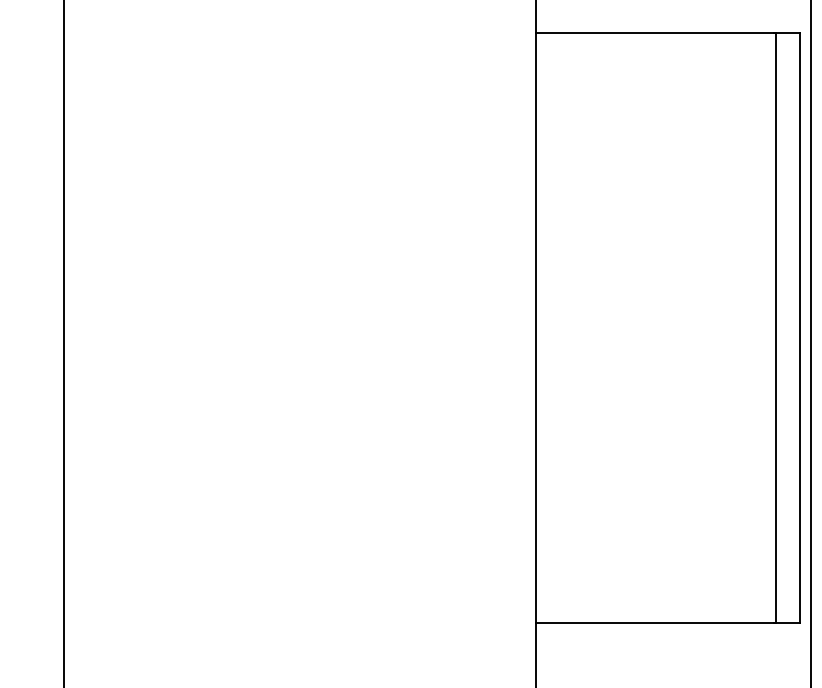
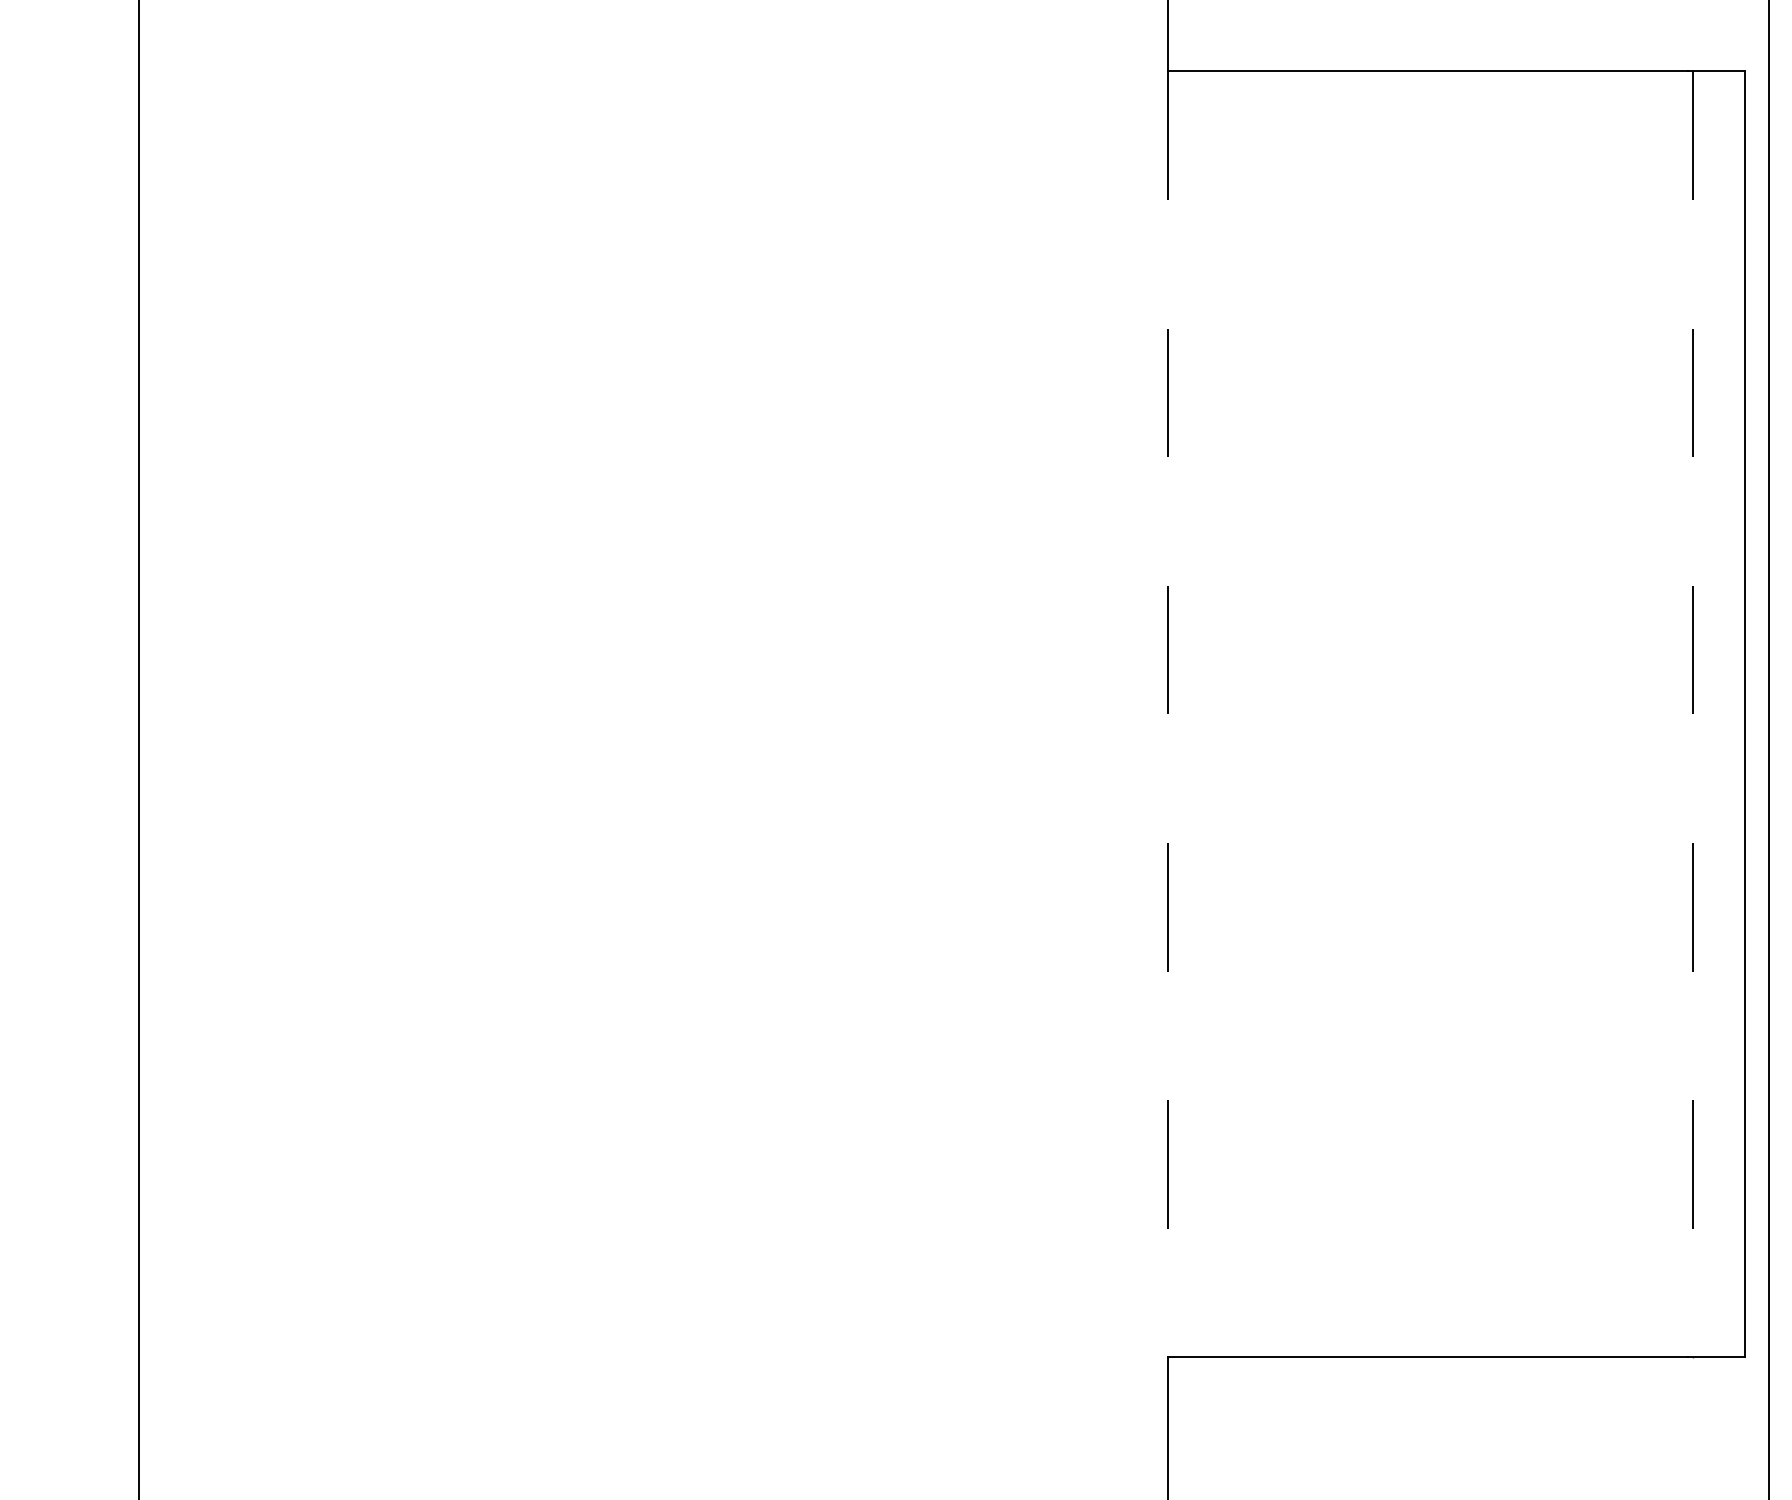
line: (535, 327) -> (1167, 714), solid -> dashed
line: (776, 327) -> (1692, 714), solid -> dashed

